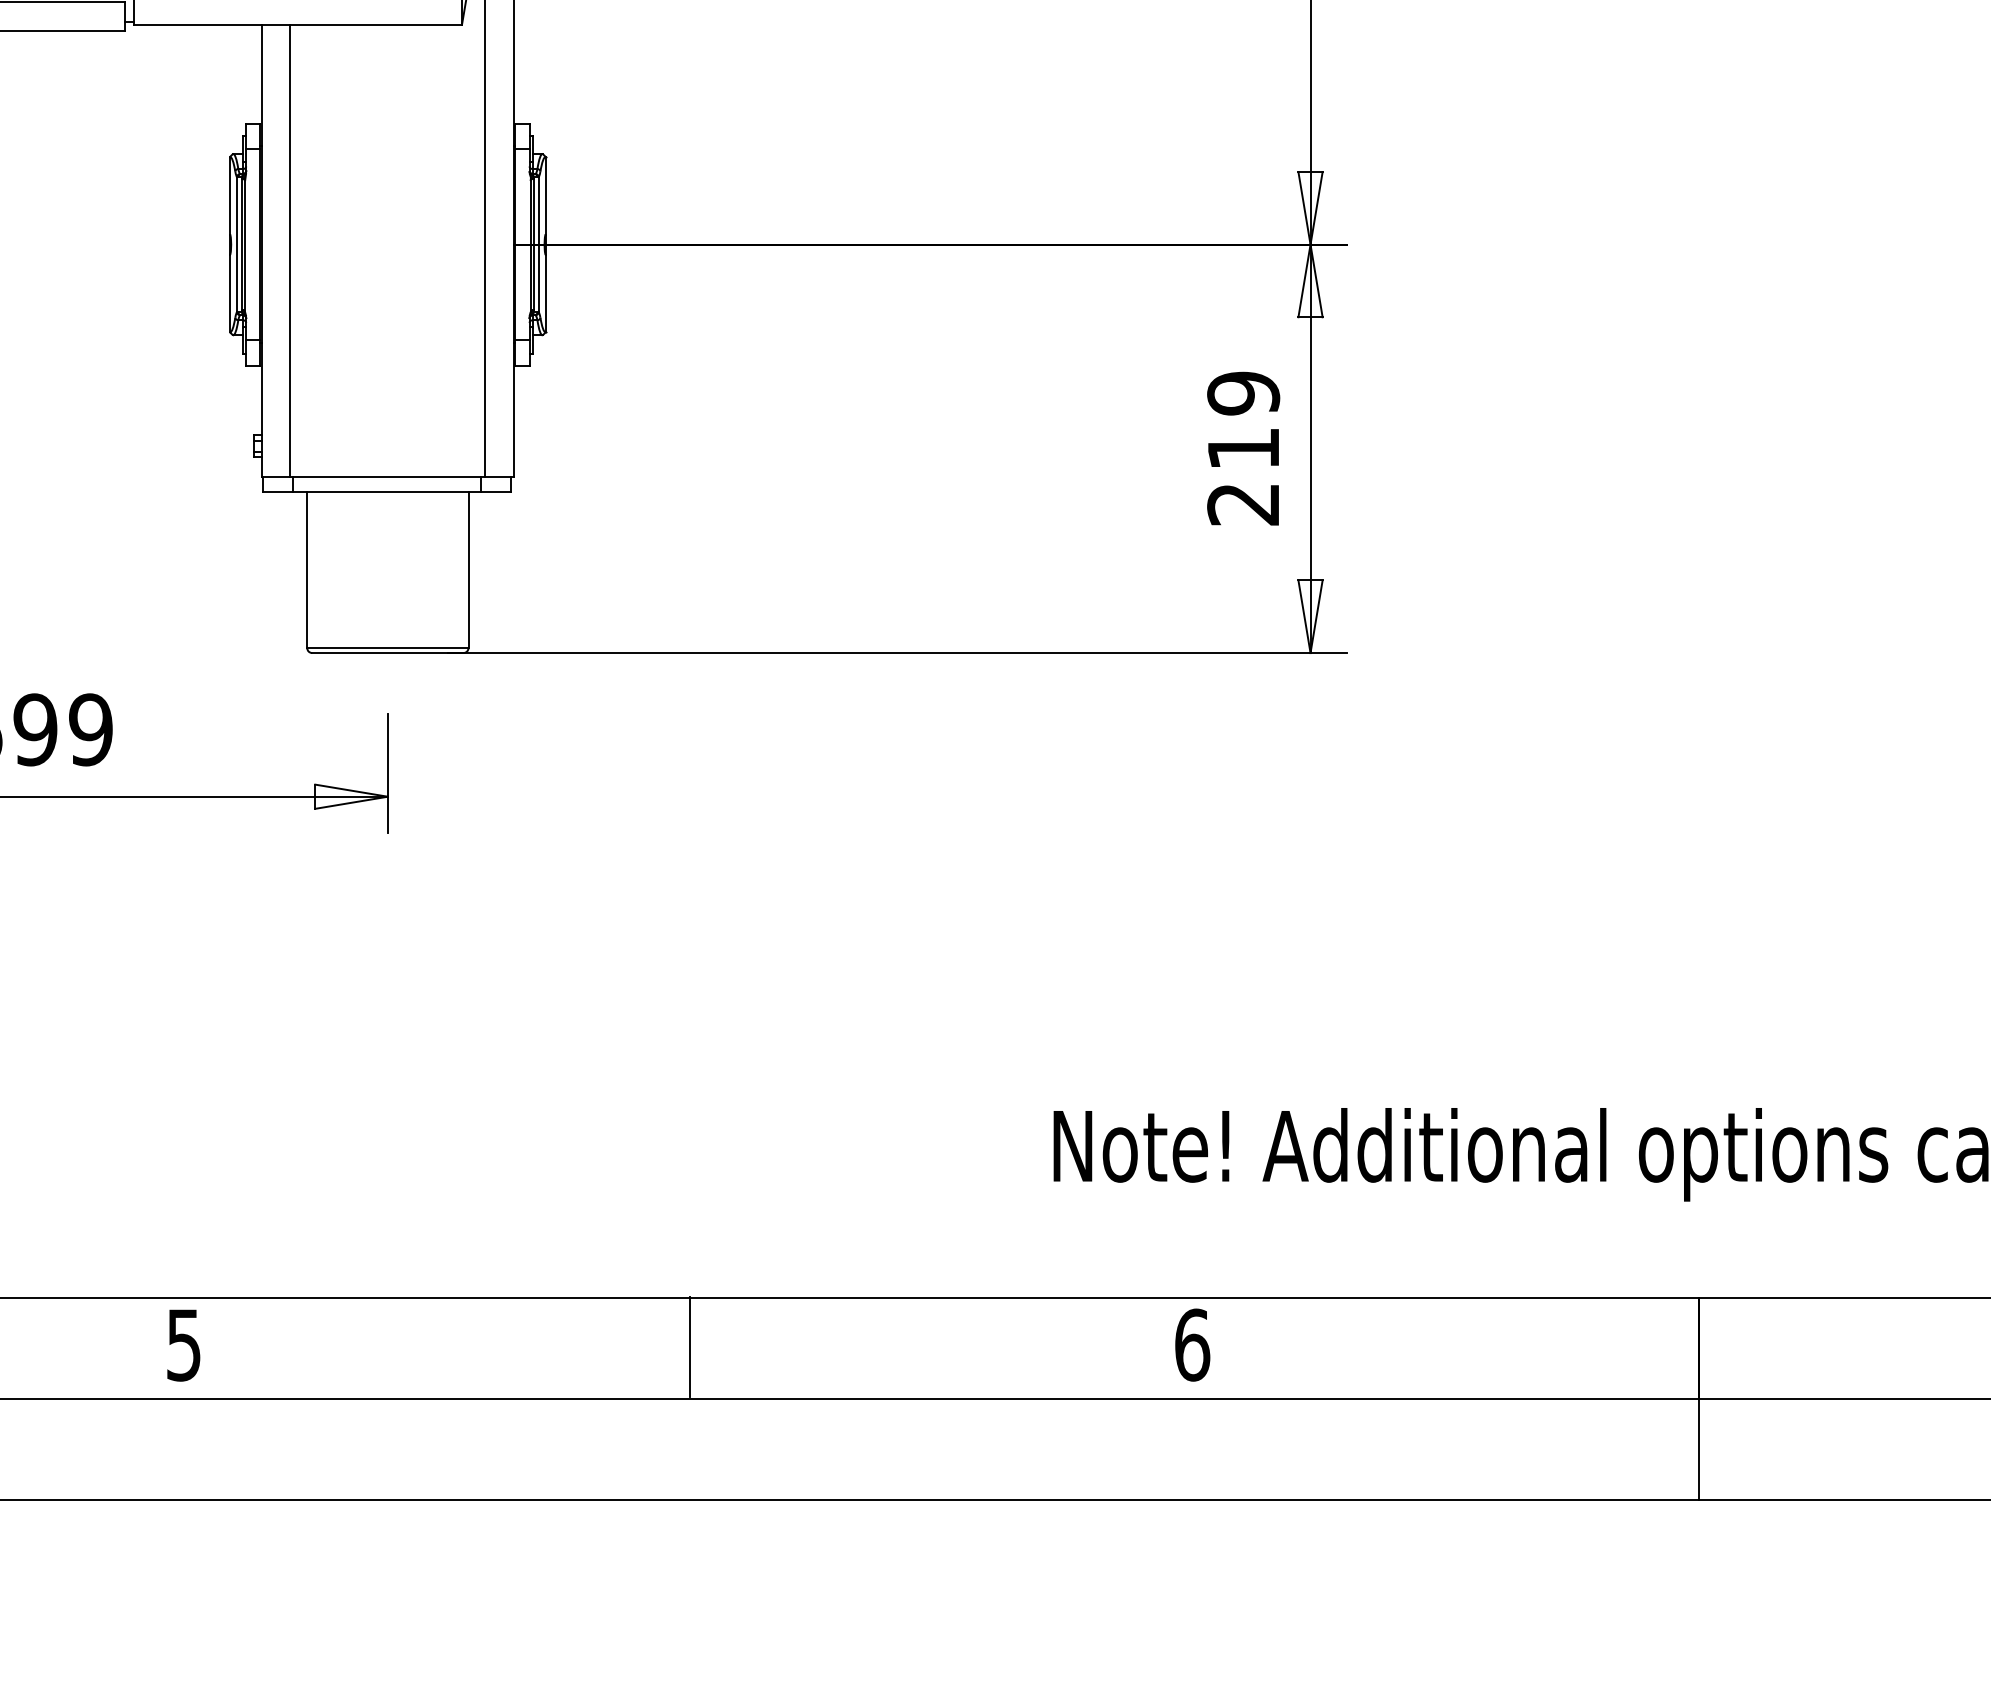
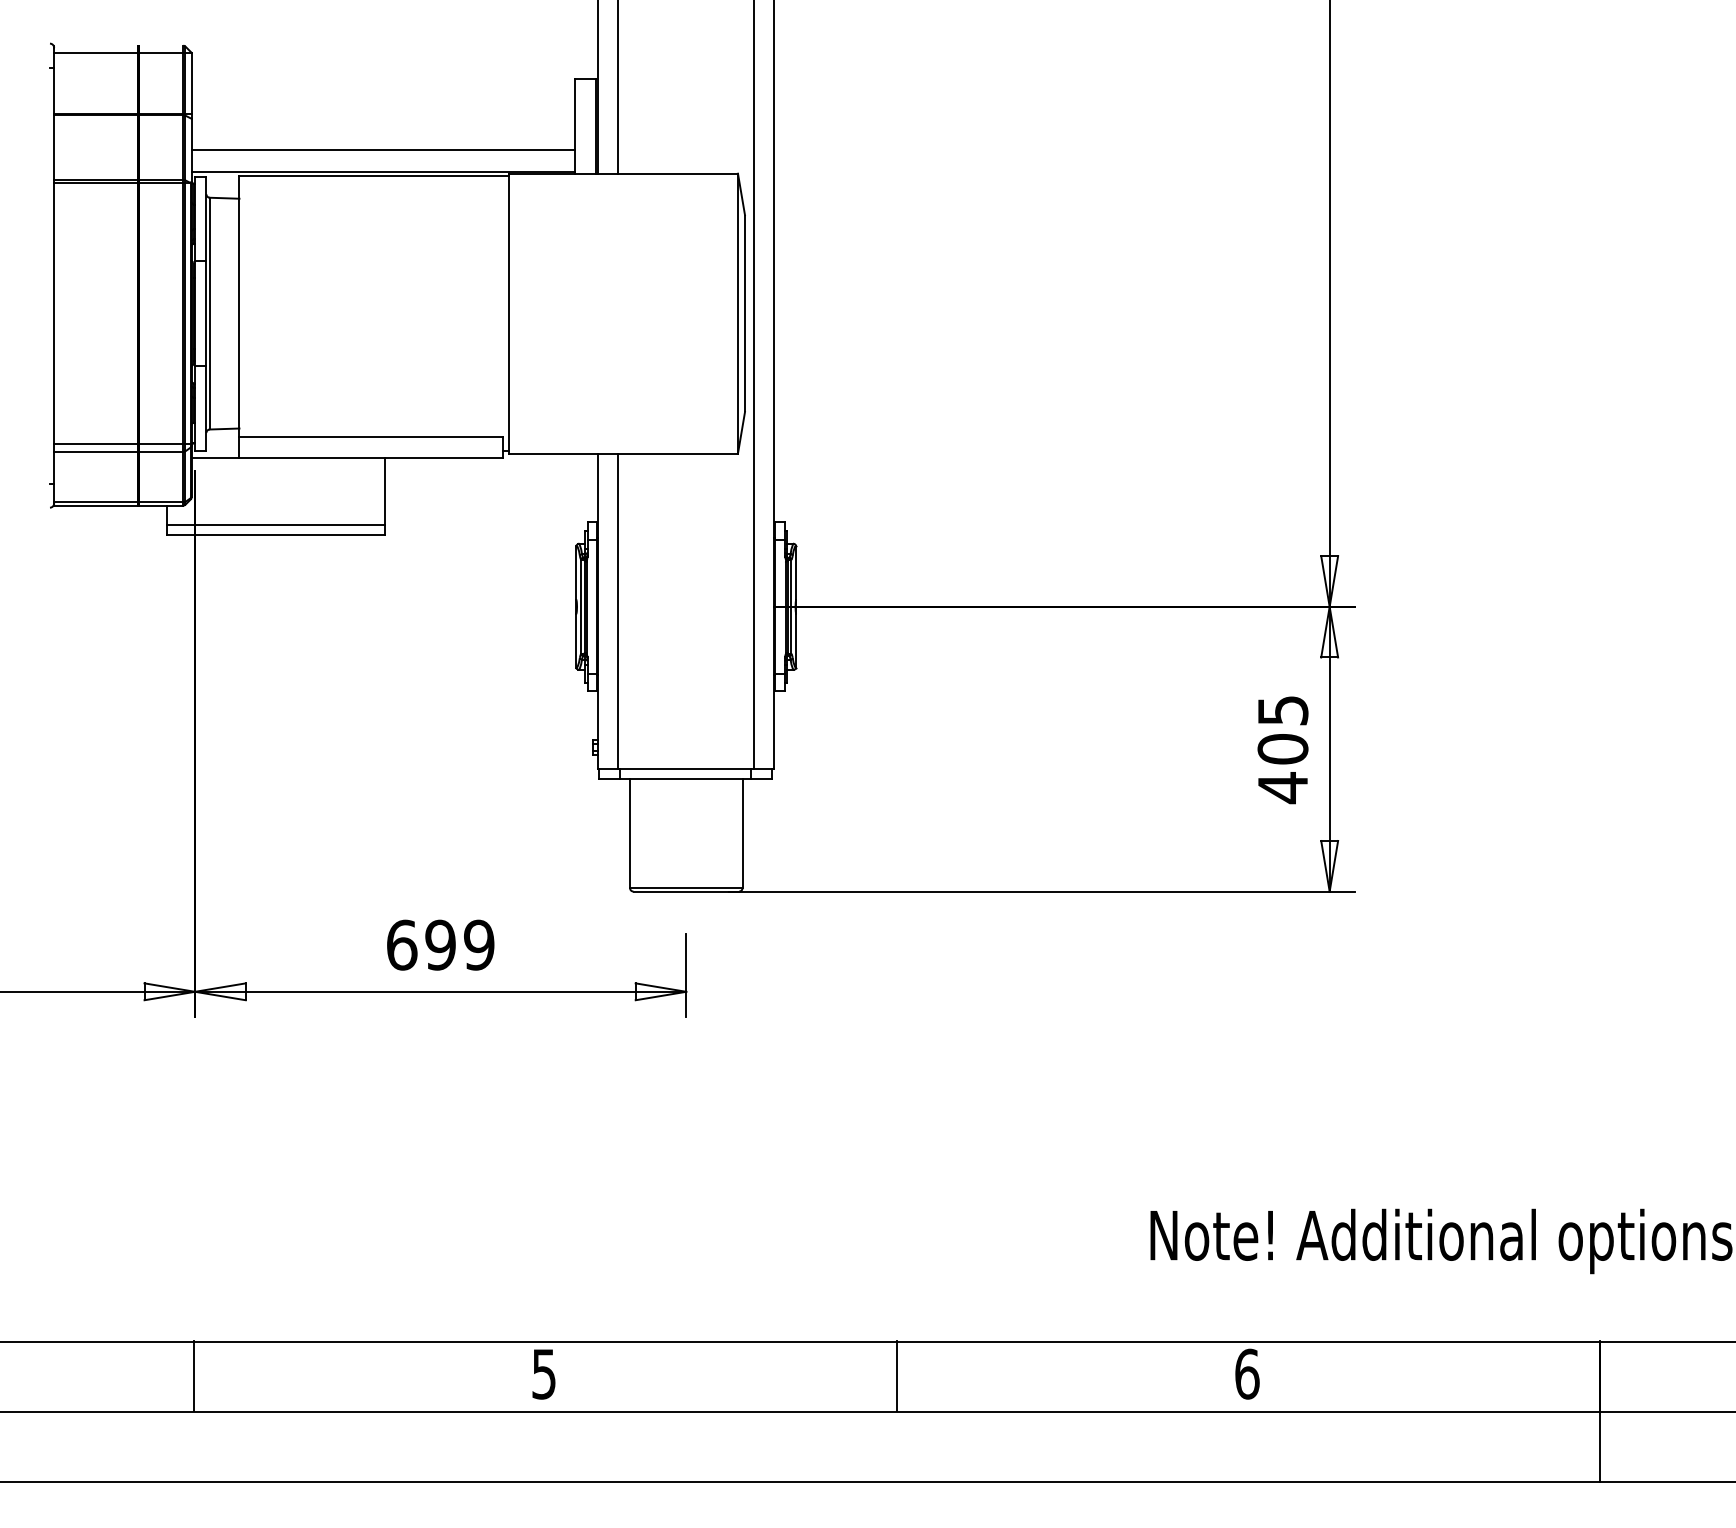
text: (1242, 449) -> (1282, 749), 219 -> 405

